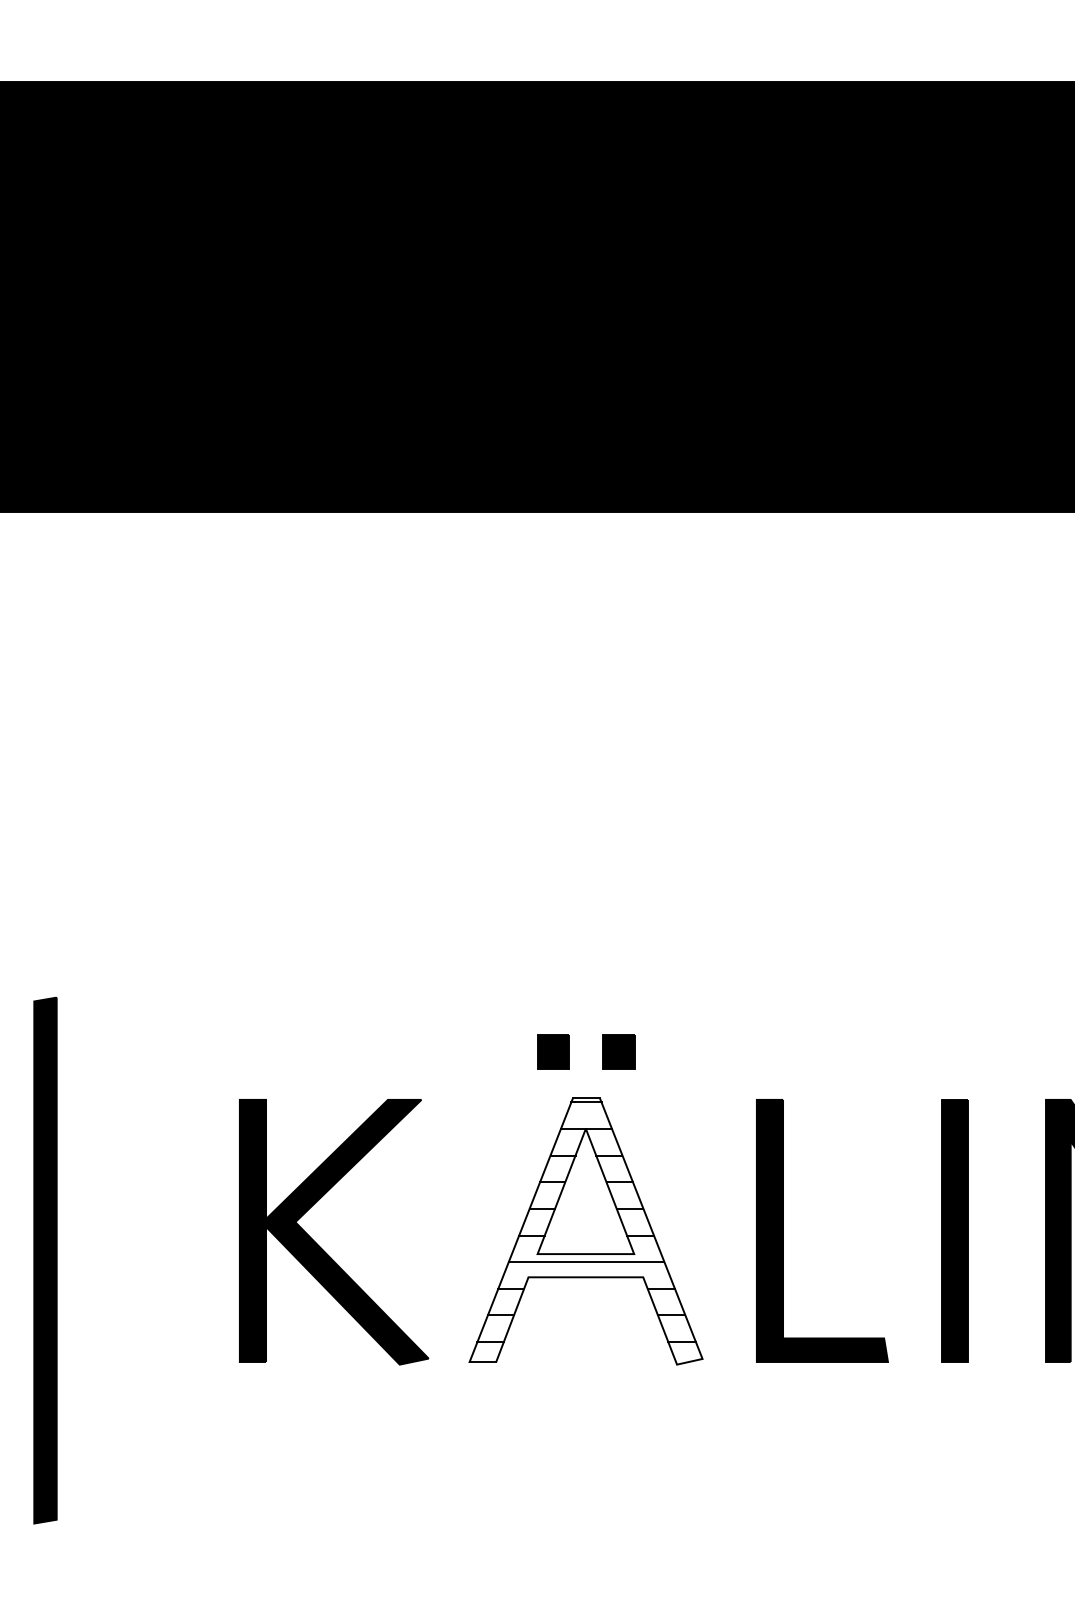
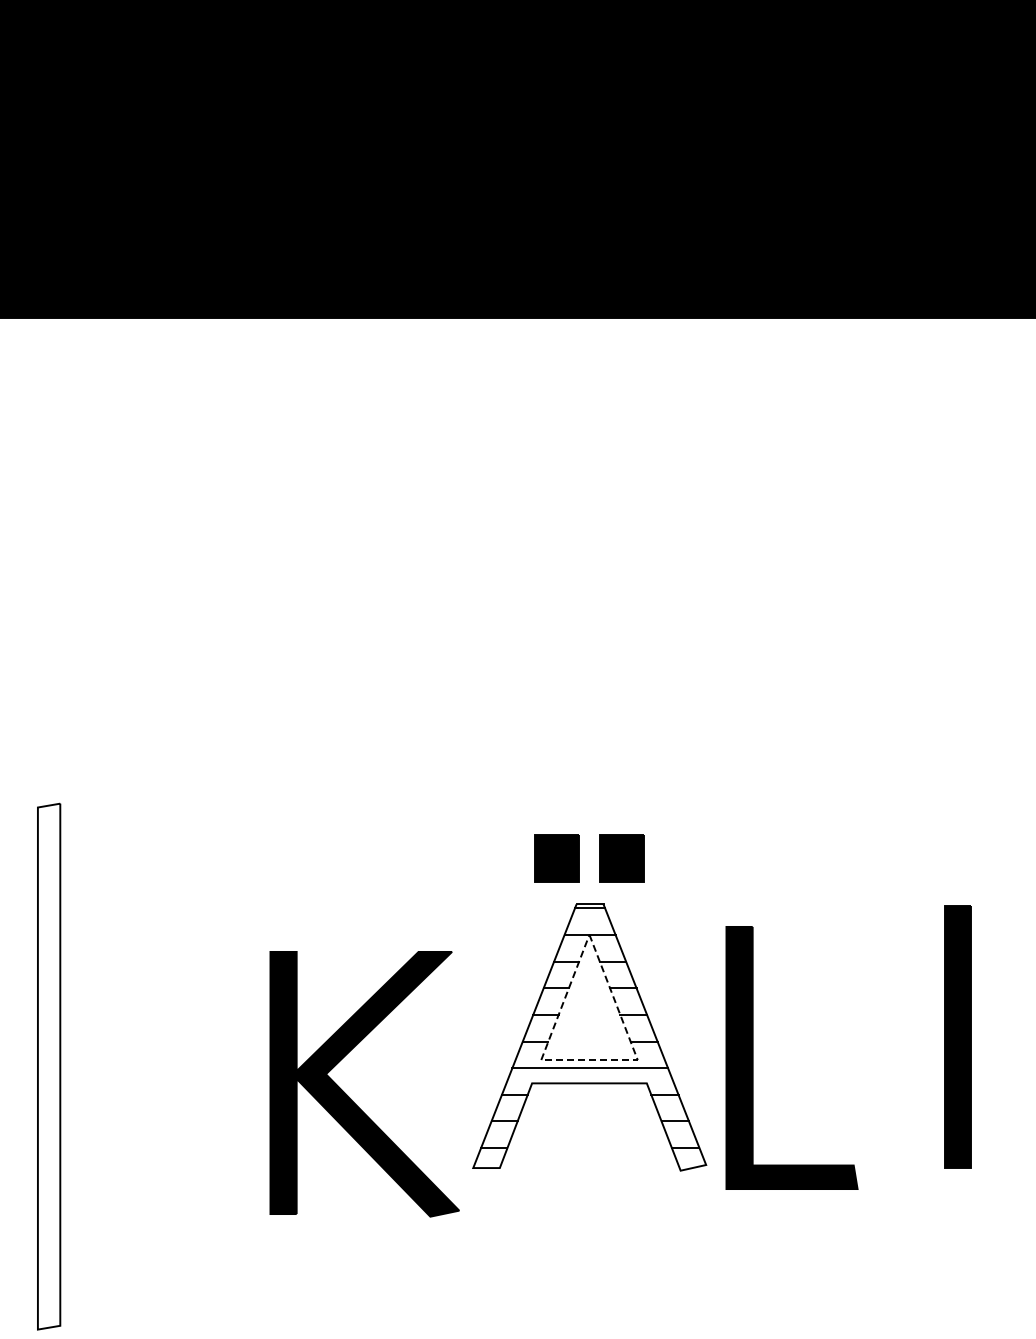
part: (553, 1051) -> (557, 857), size x1.4
part: (618, 1051) -> (622, 857), size x1.4
part: (783, 1230) -> (753, 1057), moved
part: (320, 1246) -> (351, 1098), moved
line: (585, 1254) -> (589, 1060), solid -> dashed
fill: (45, 1260) -> (49, 1066), removed

